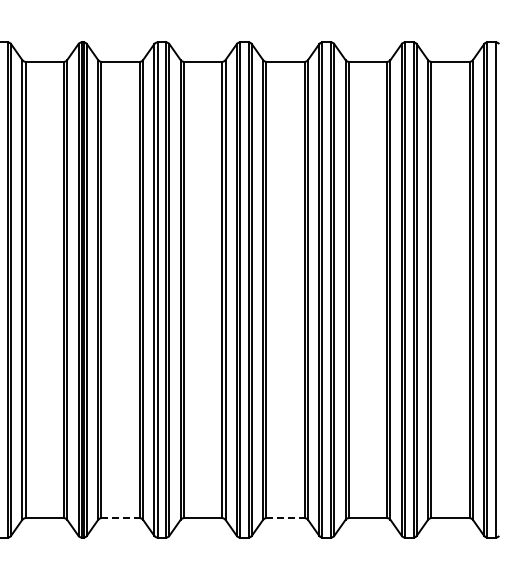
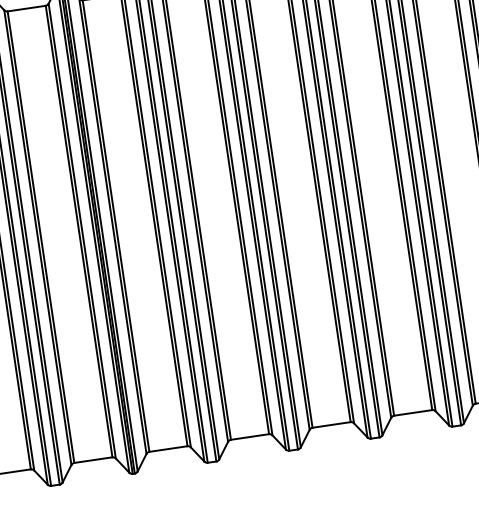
line: (121, 518) -> (169, 449), dashed -> solid
line: (286, 518) -> (332, 425), dashed -> solid

